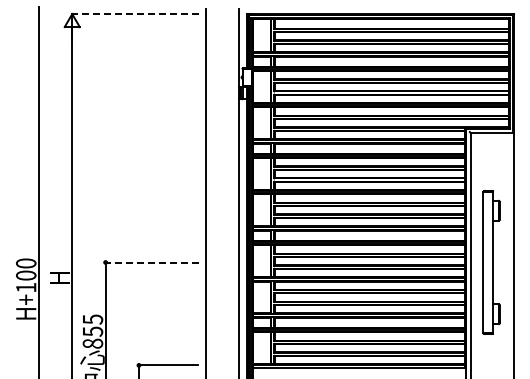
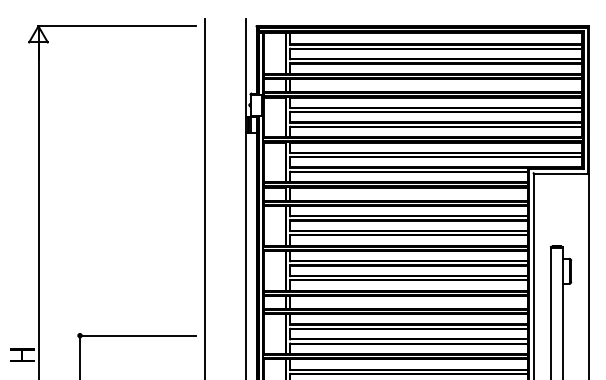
line: (135, 14) -> (117, 26), dashed -> solid
line: (152, 262) -> (138, 335), dashed -> solid

